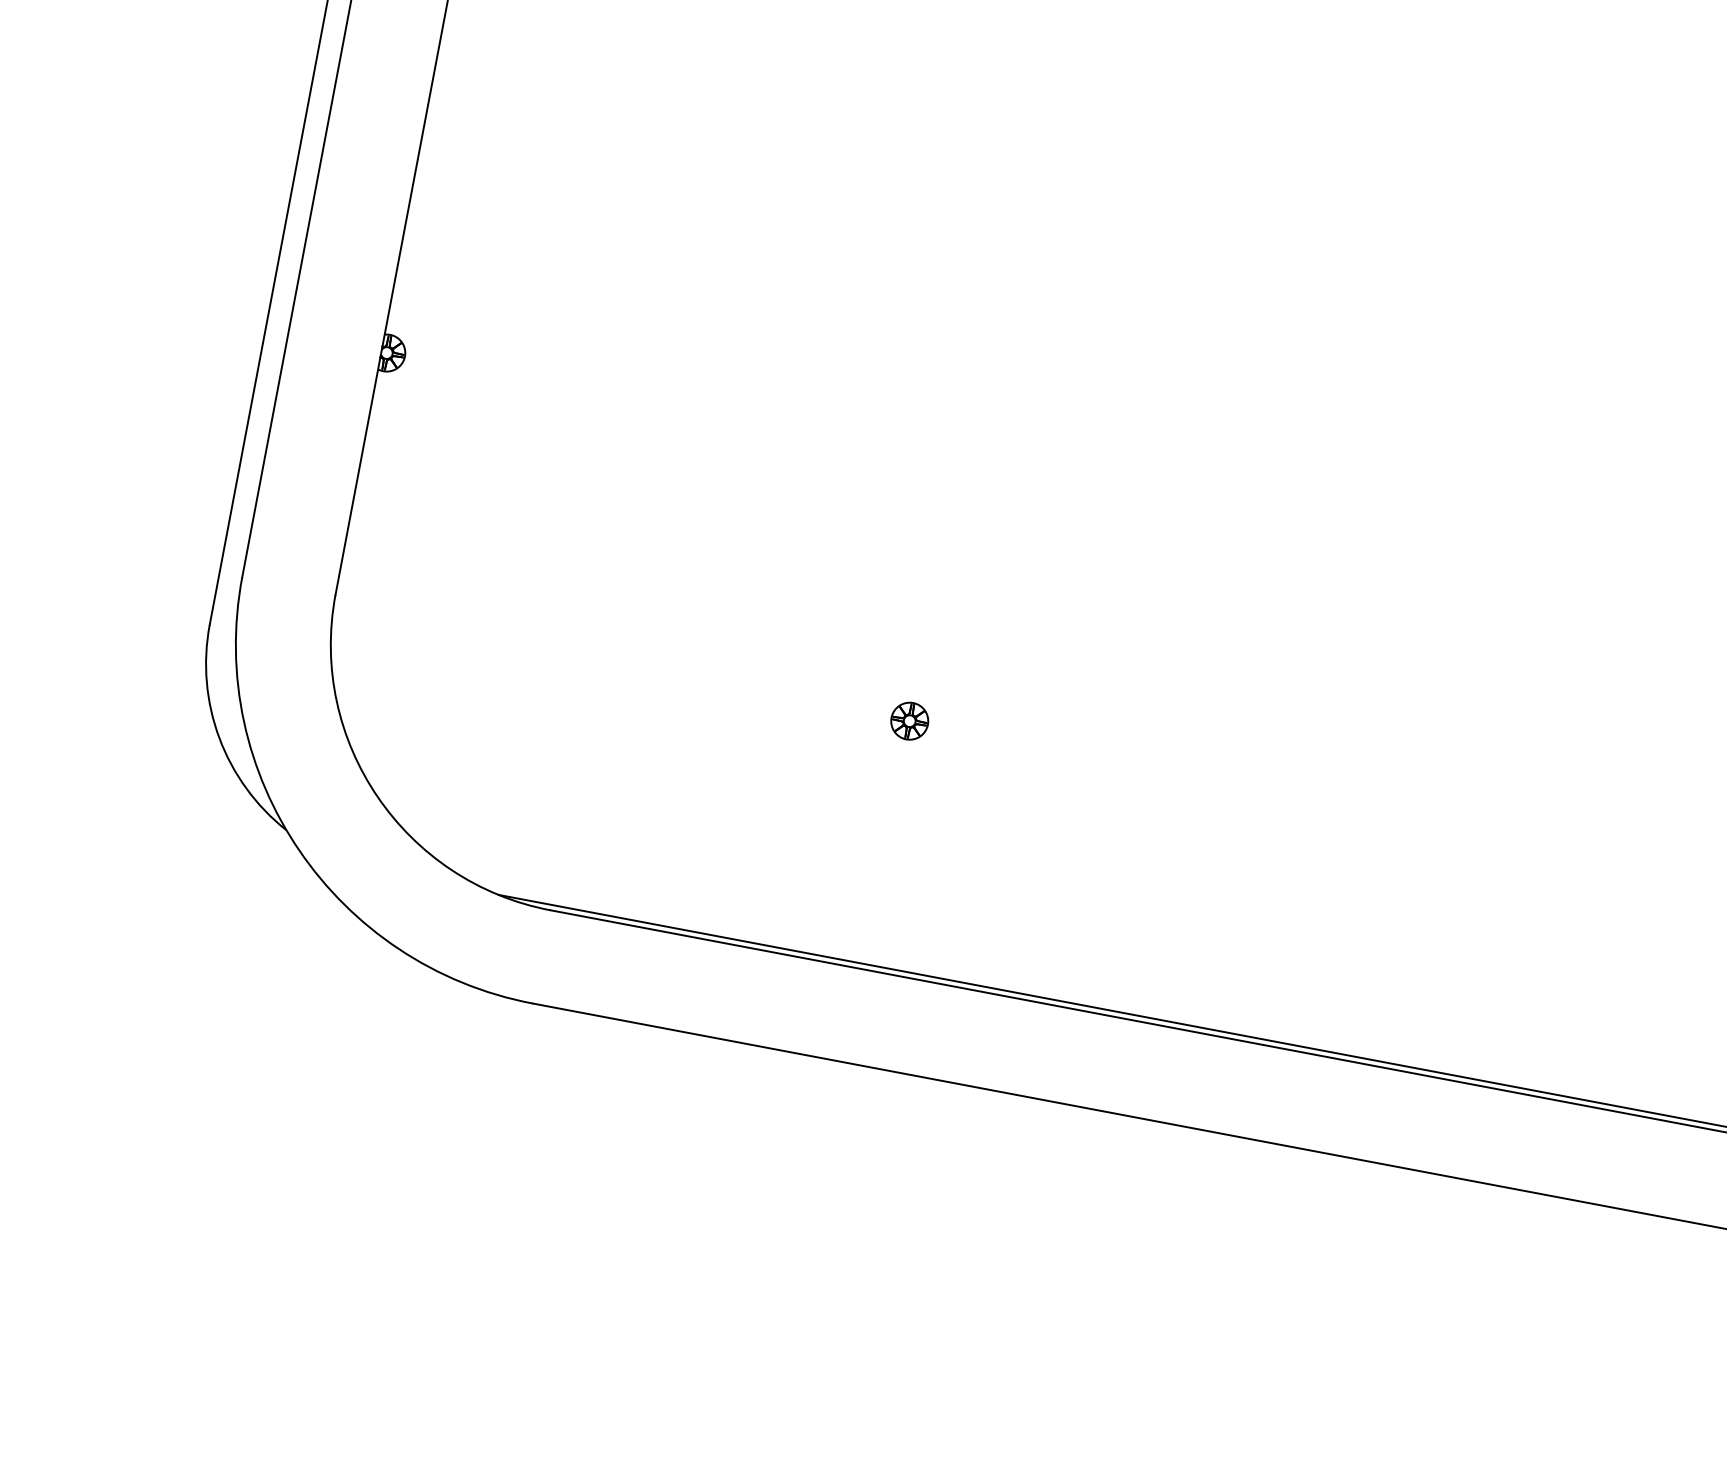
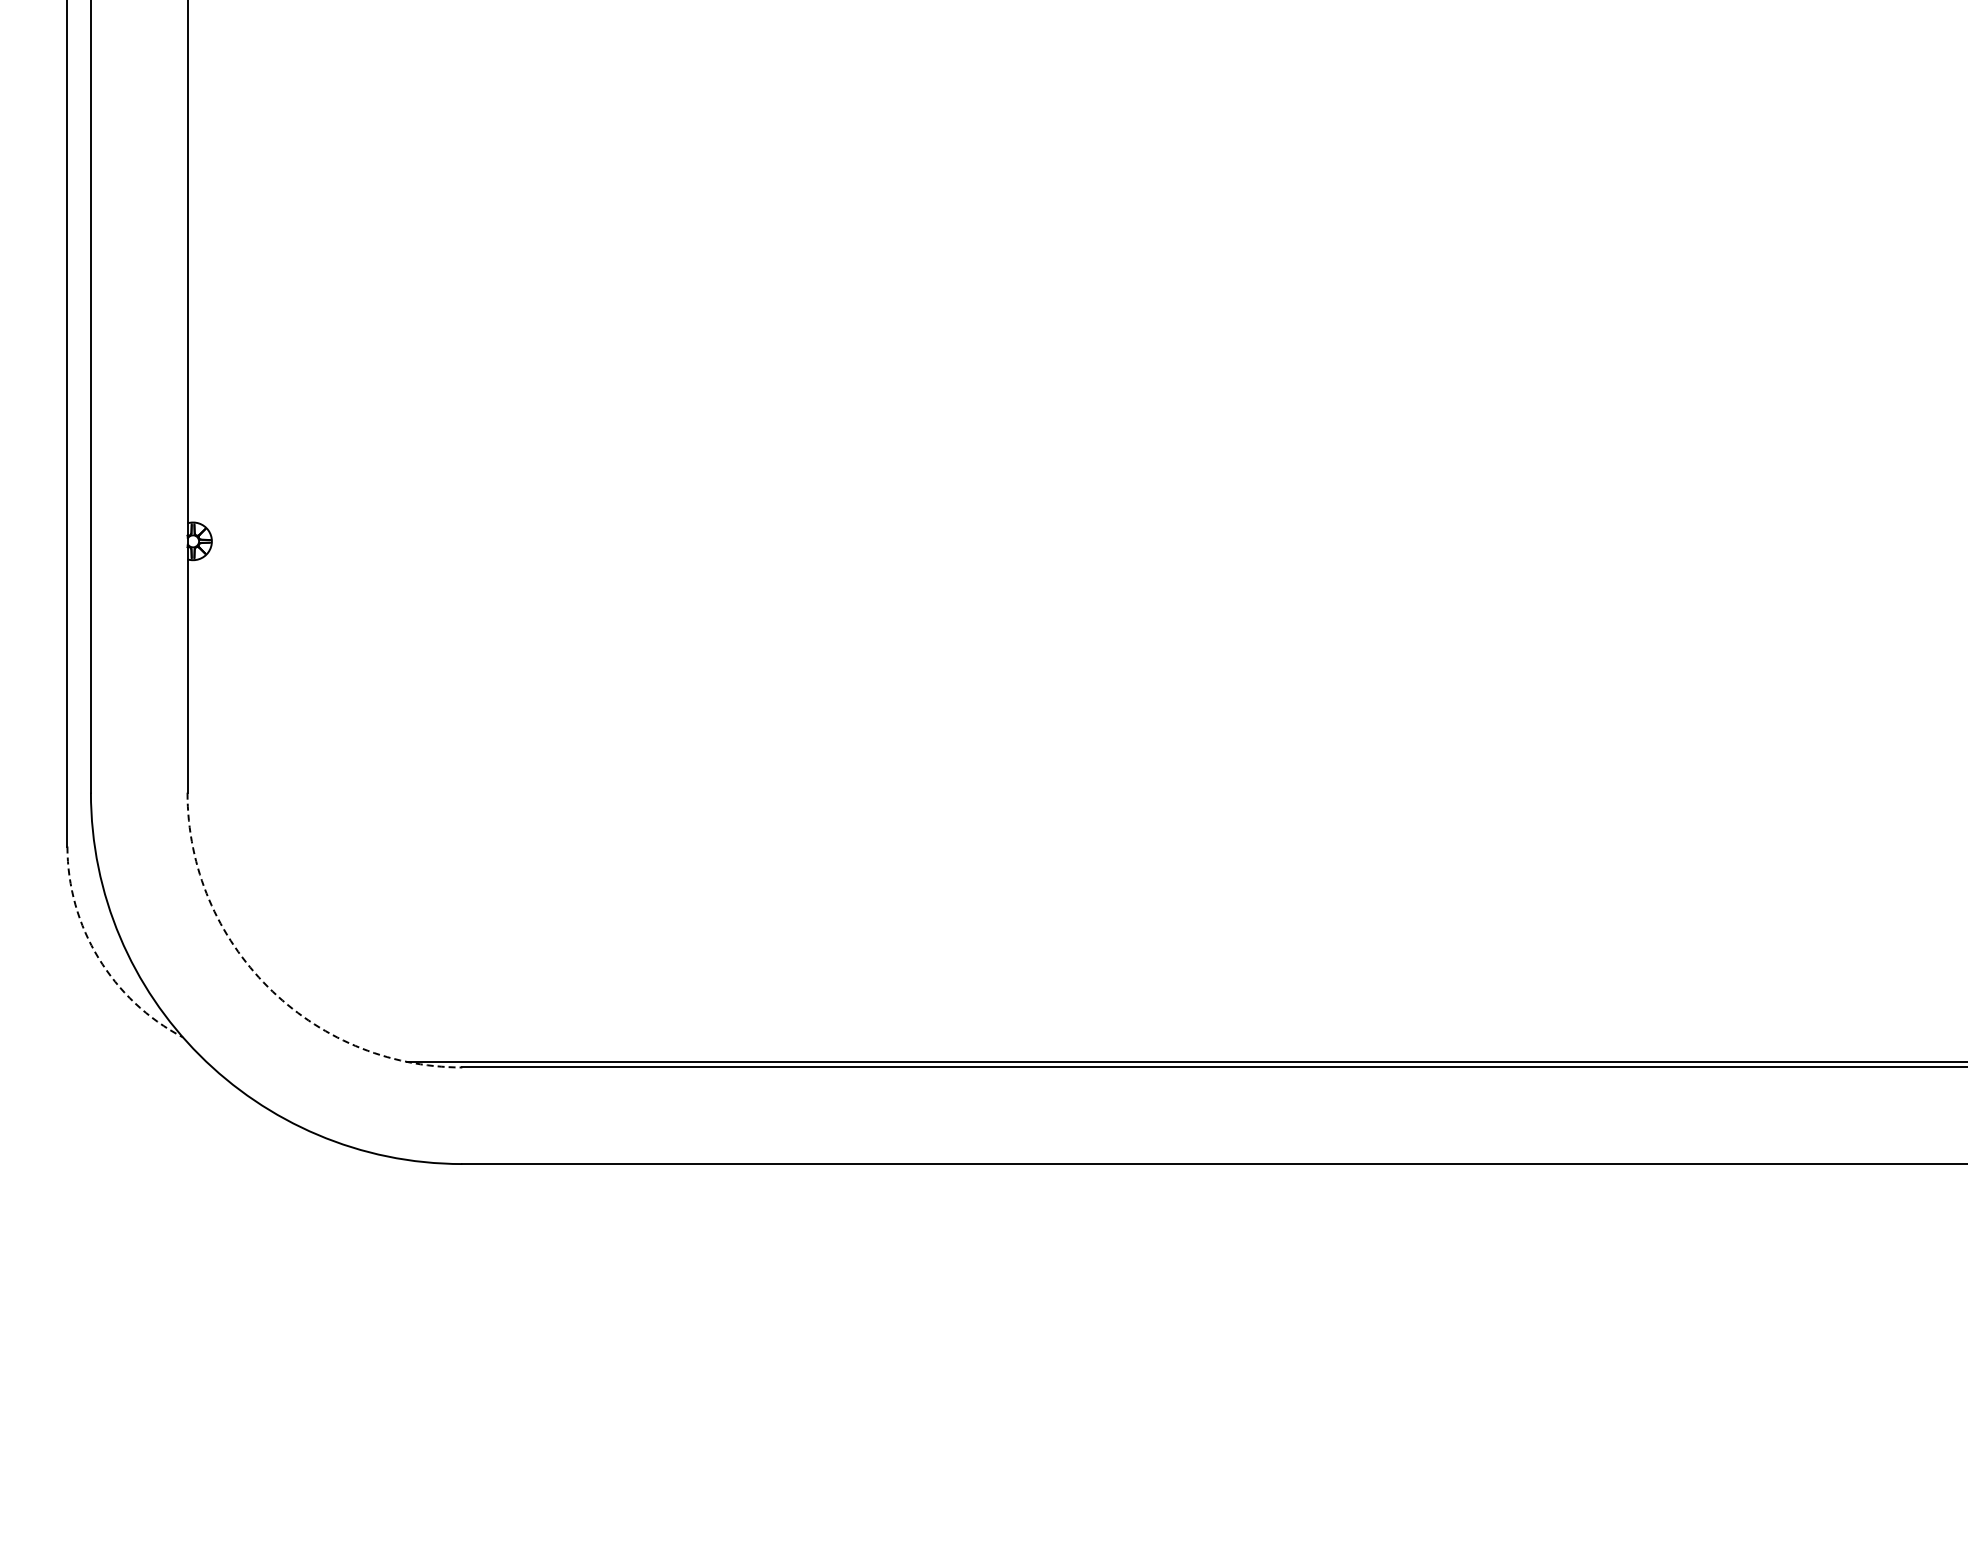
part: (909, 721) -> (785, 810), removed
arc: (219, 738) -> (98, 958), solid -> dashed
arc: (378, 796) -> (268, 986), solid -> dashed

